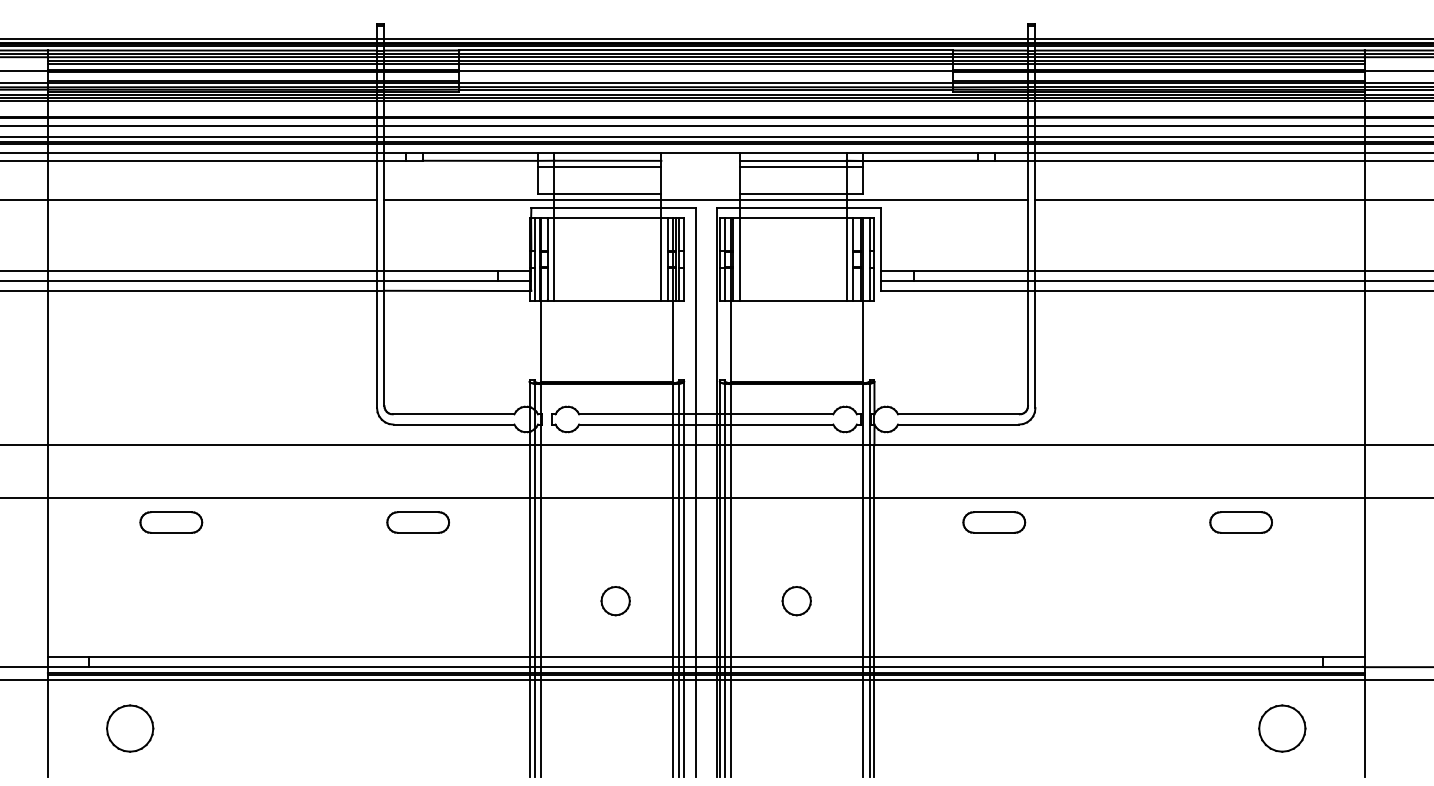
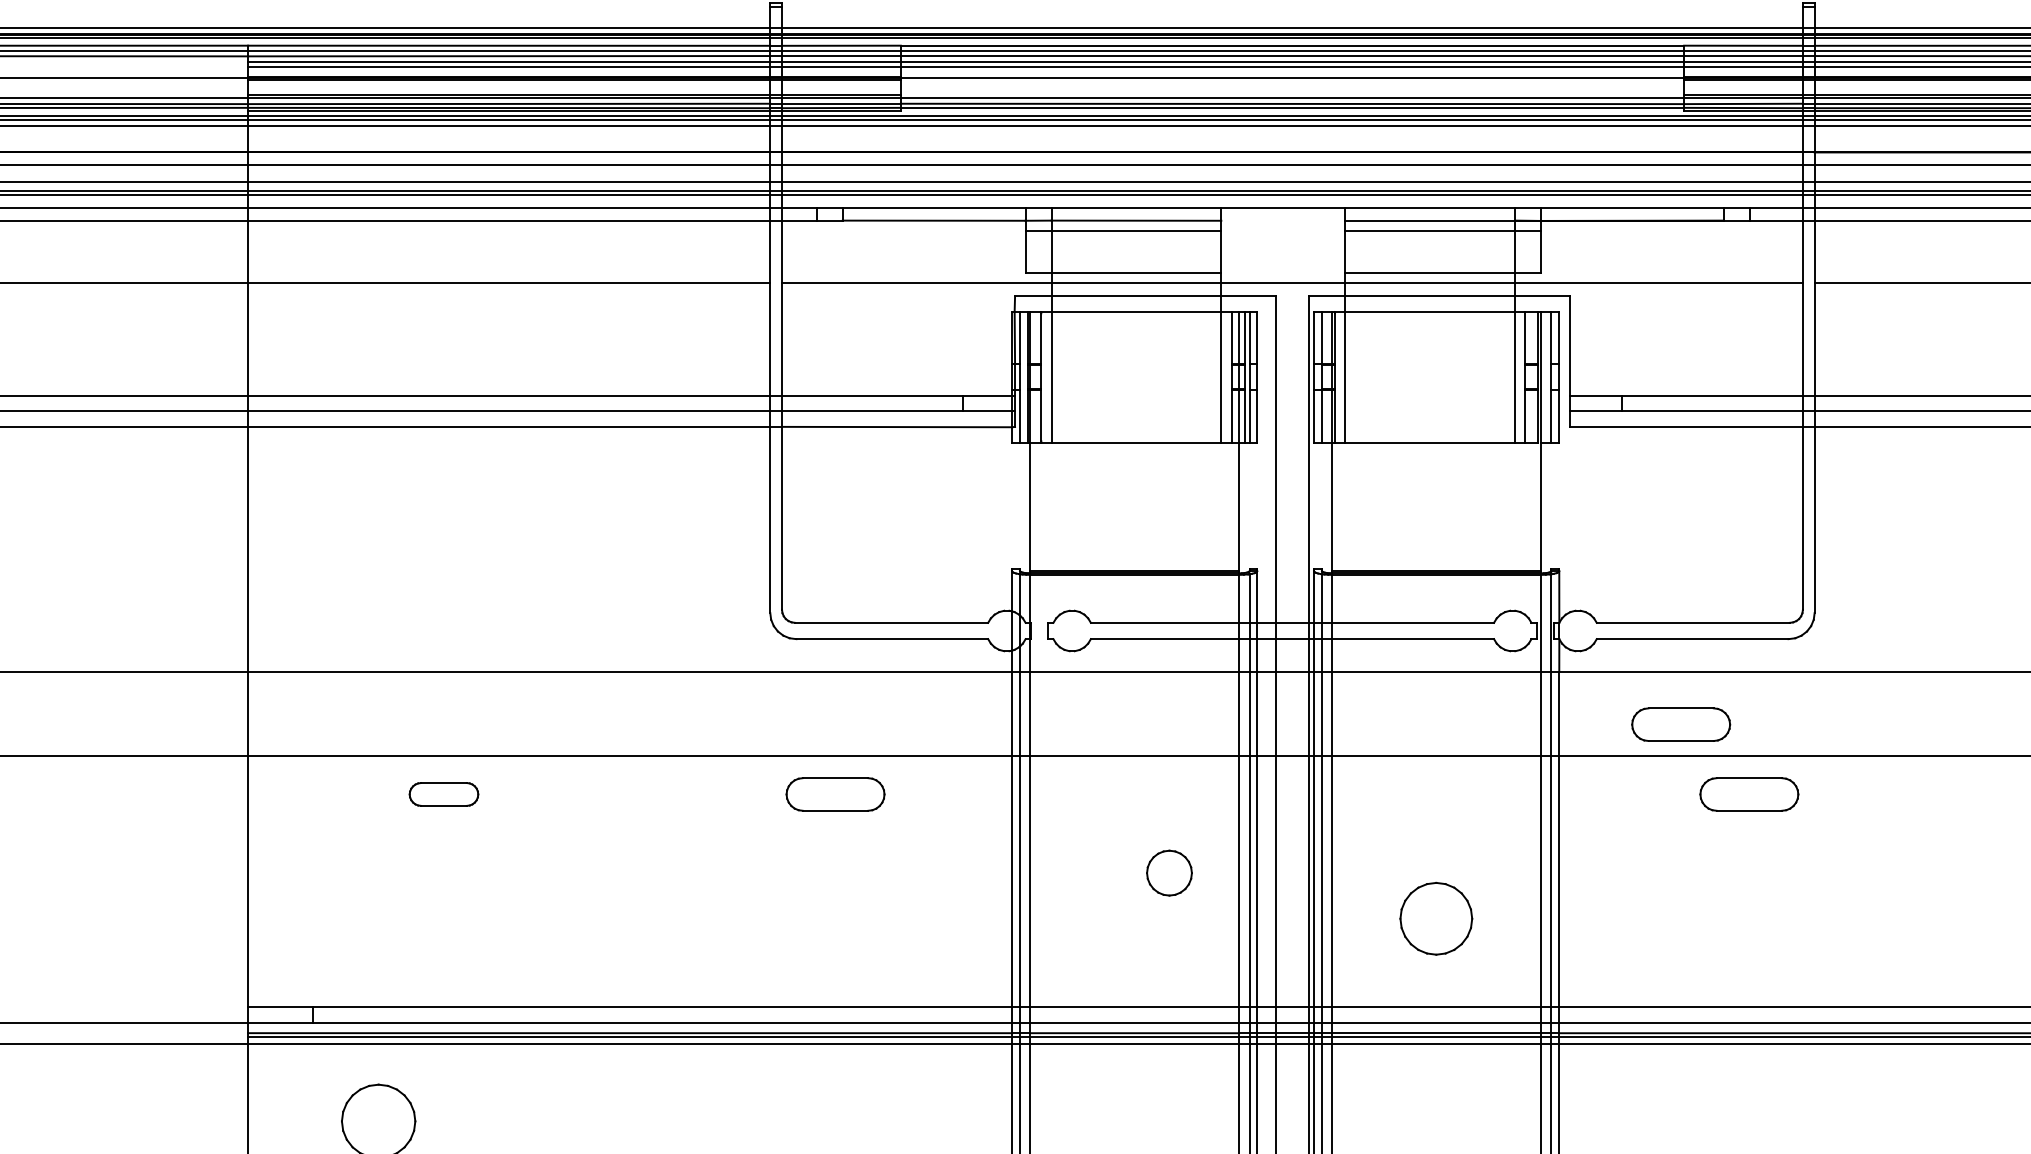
part: (951, 478) -> (1681, 724), added
part: (171, 522) -> (444, 794), size x0.7
part: (615, 601) -> (1169, 873), moved
part: (796, 601) -> (1435, 919), size x1.6

